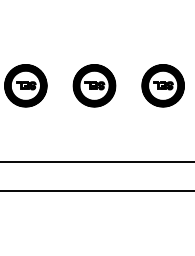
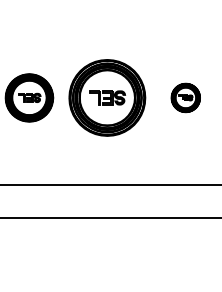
part: (94, 85) -> (107, 97), size x1.6
part: (162, 85) -> (185, 97), size x0.6

